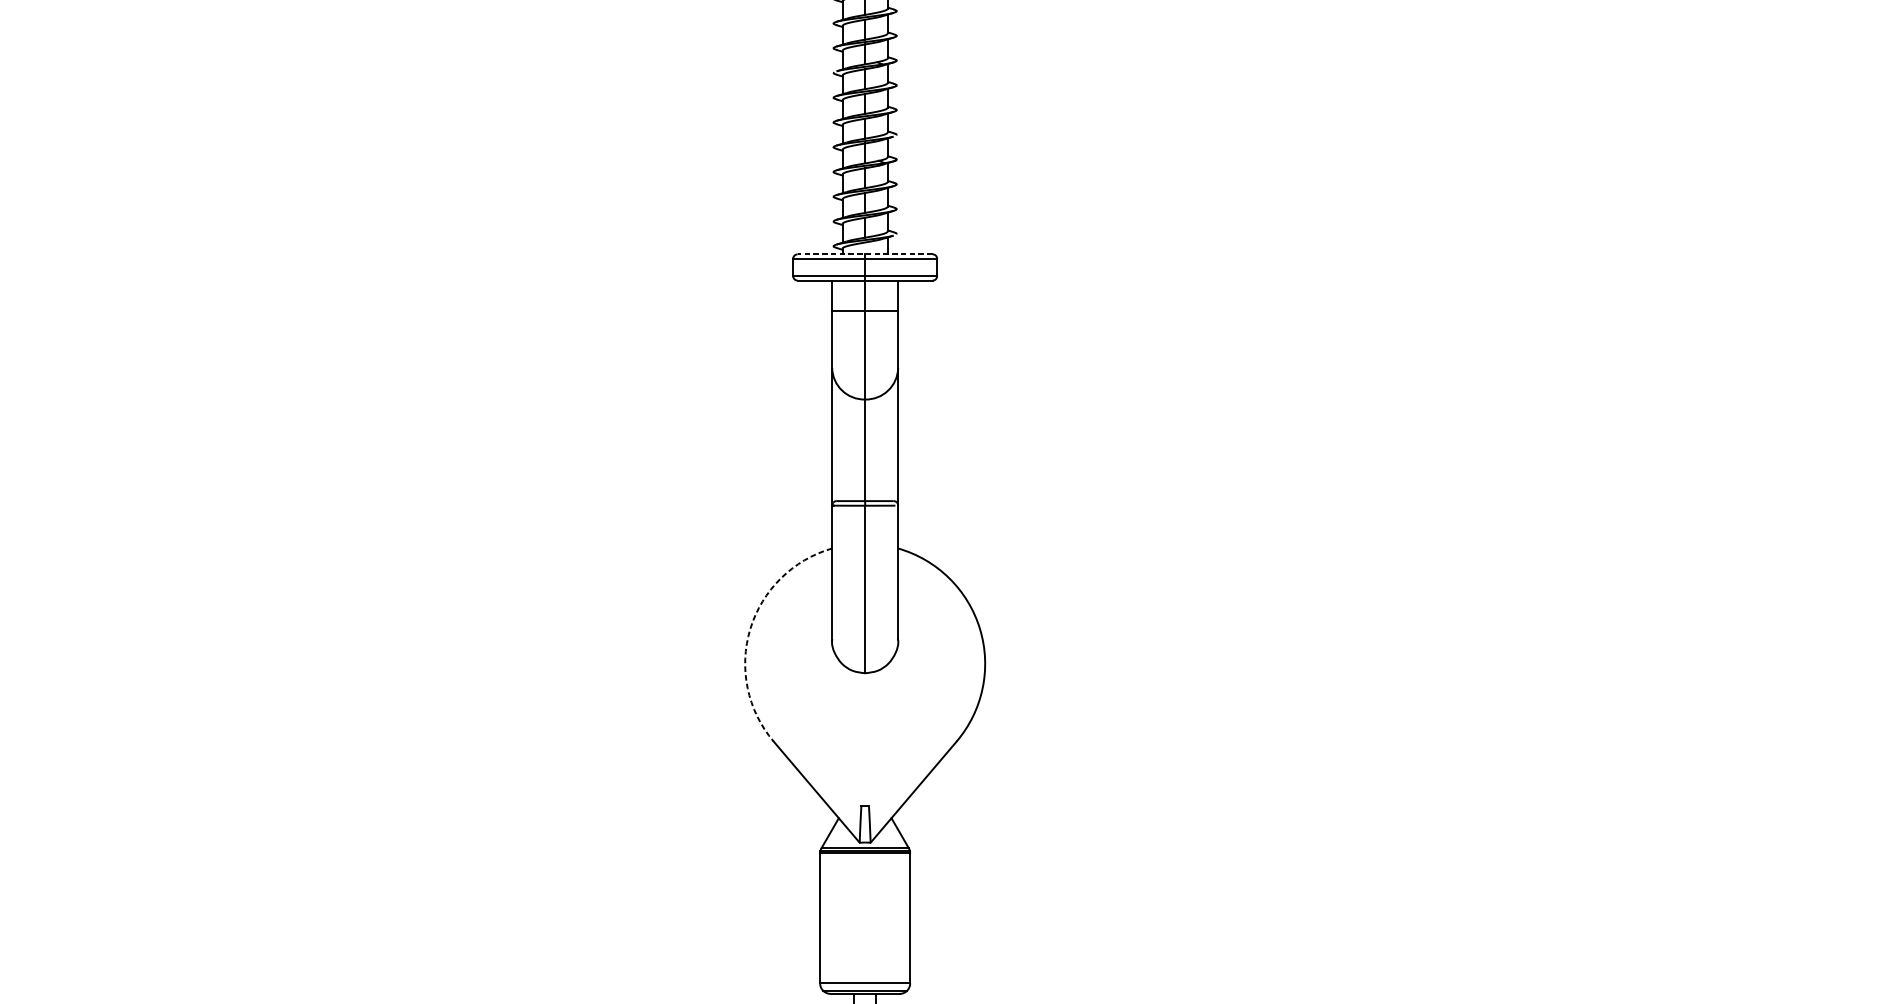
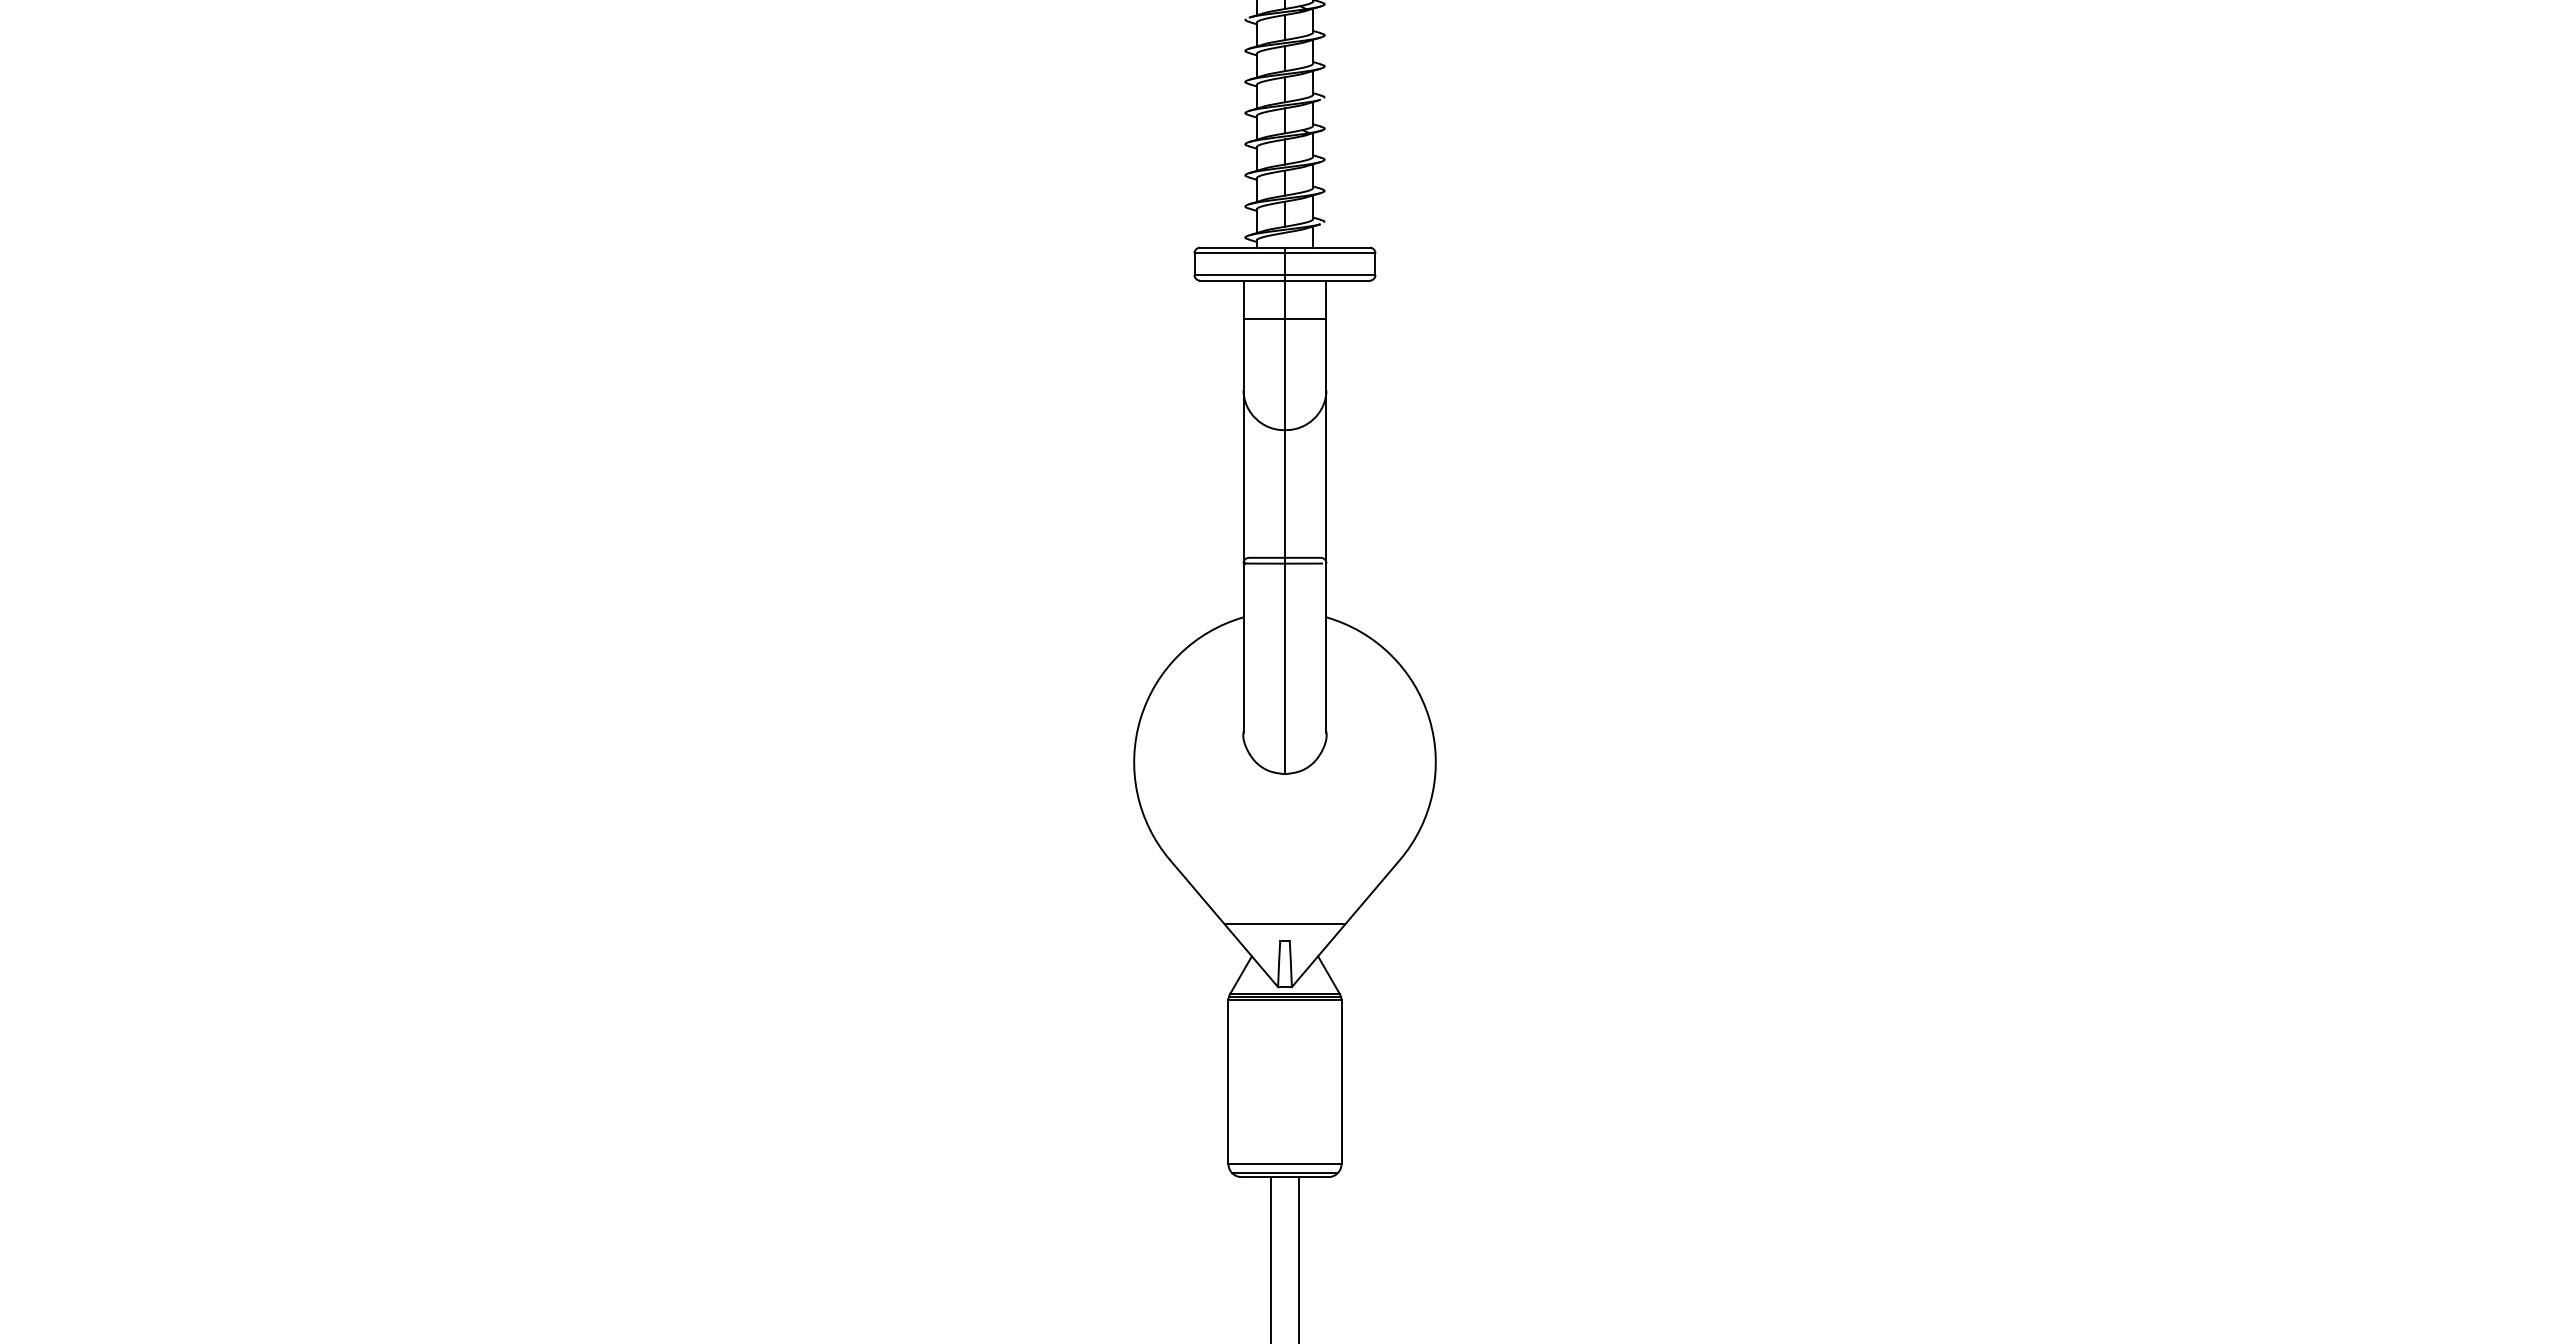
line: (864, 254) -> (1284, 247), dashed -> solid
arc: (750, 628) -> (1140, 718), dashed -> solid
line: (864, 792) -> (1284, 924), added

